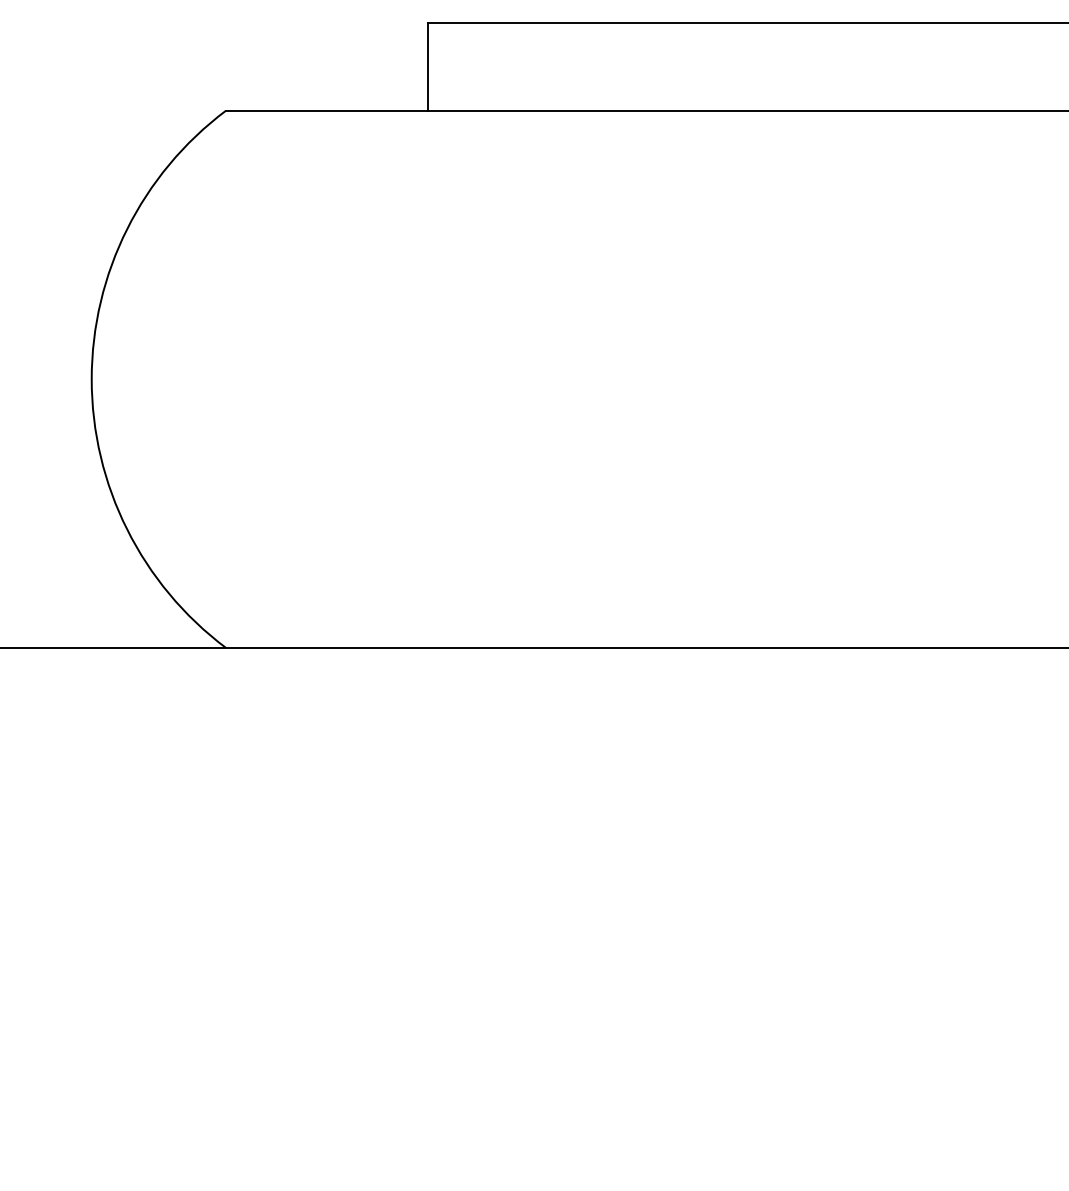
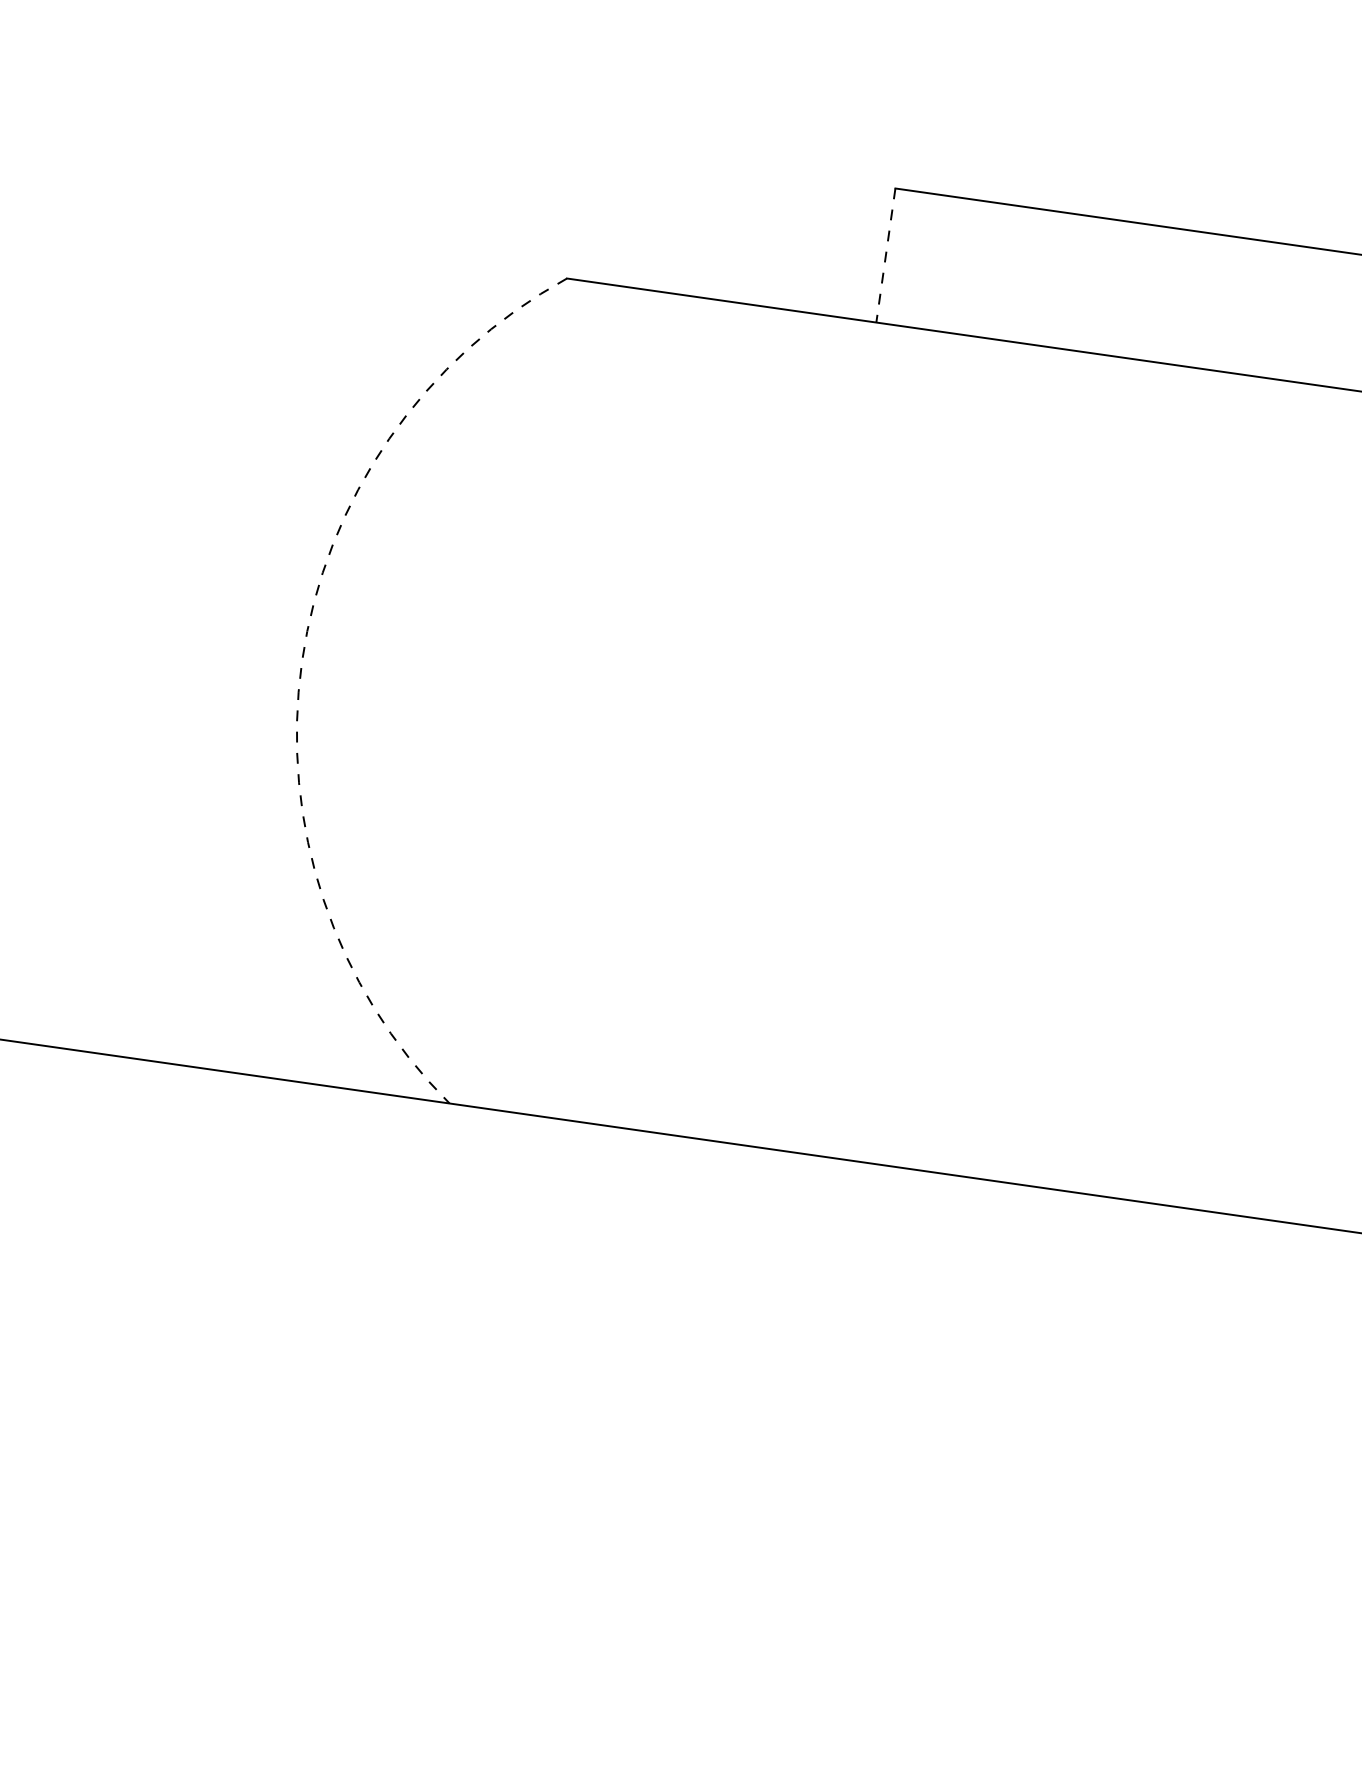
line: (427, 67) -> (885, 256), solid -> dashed
arc: (91, 379) -> (301, 661), solid -> dashed

